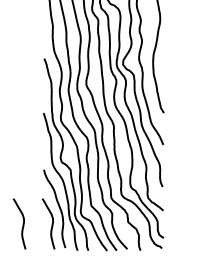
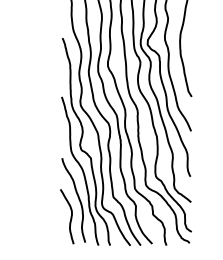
curve: (22, 223) -> (38, 216), removed

